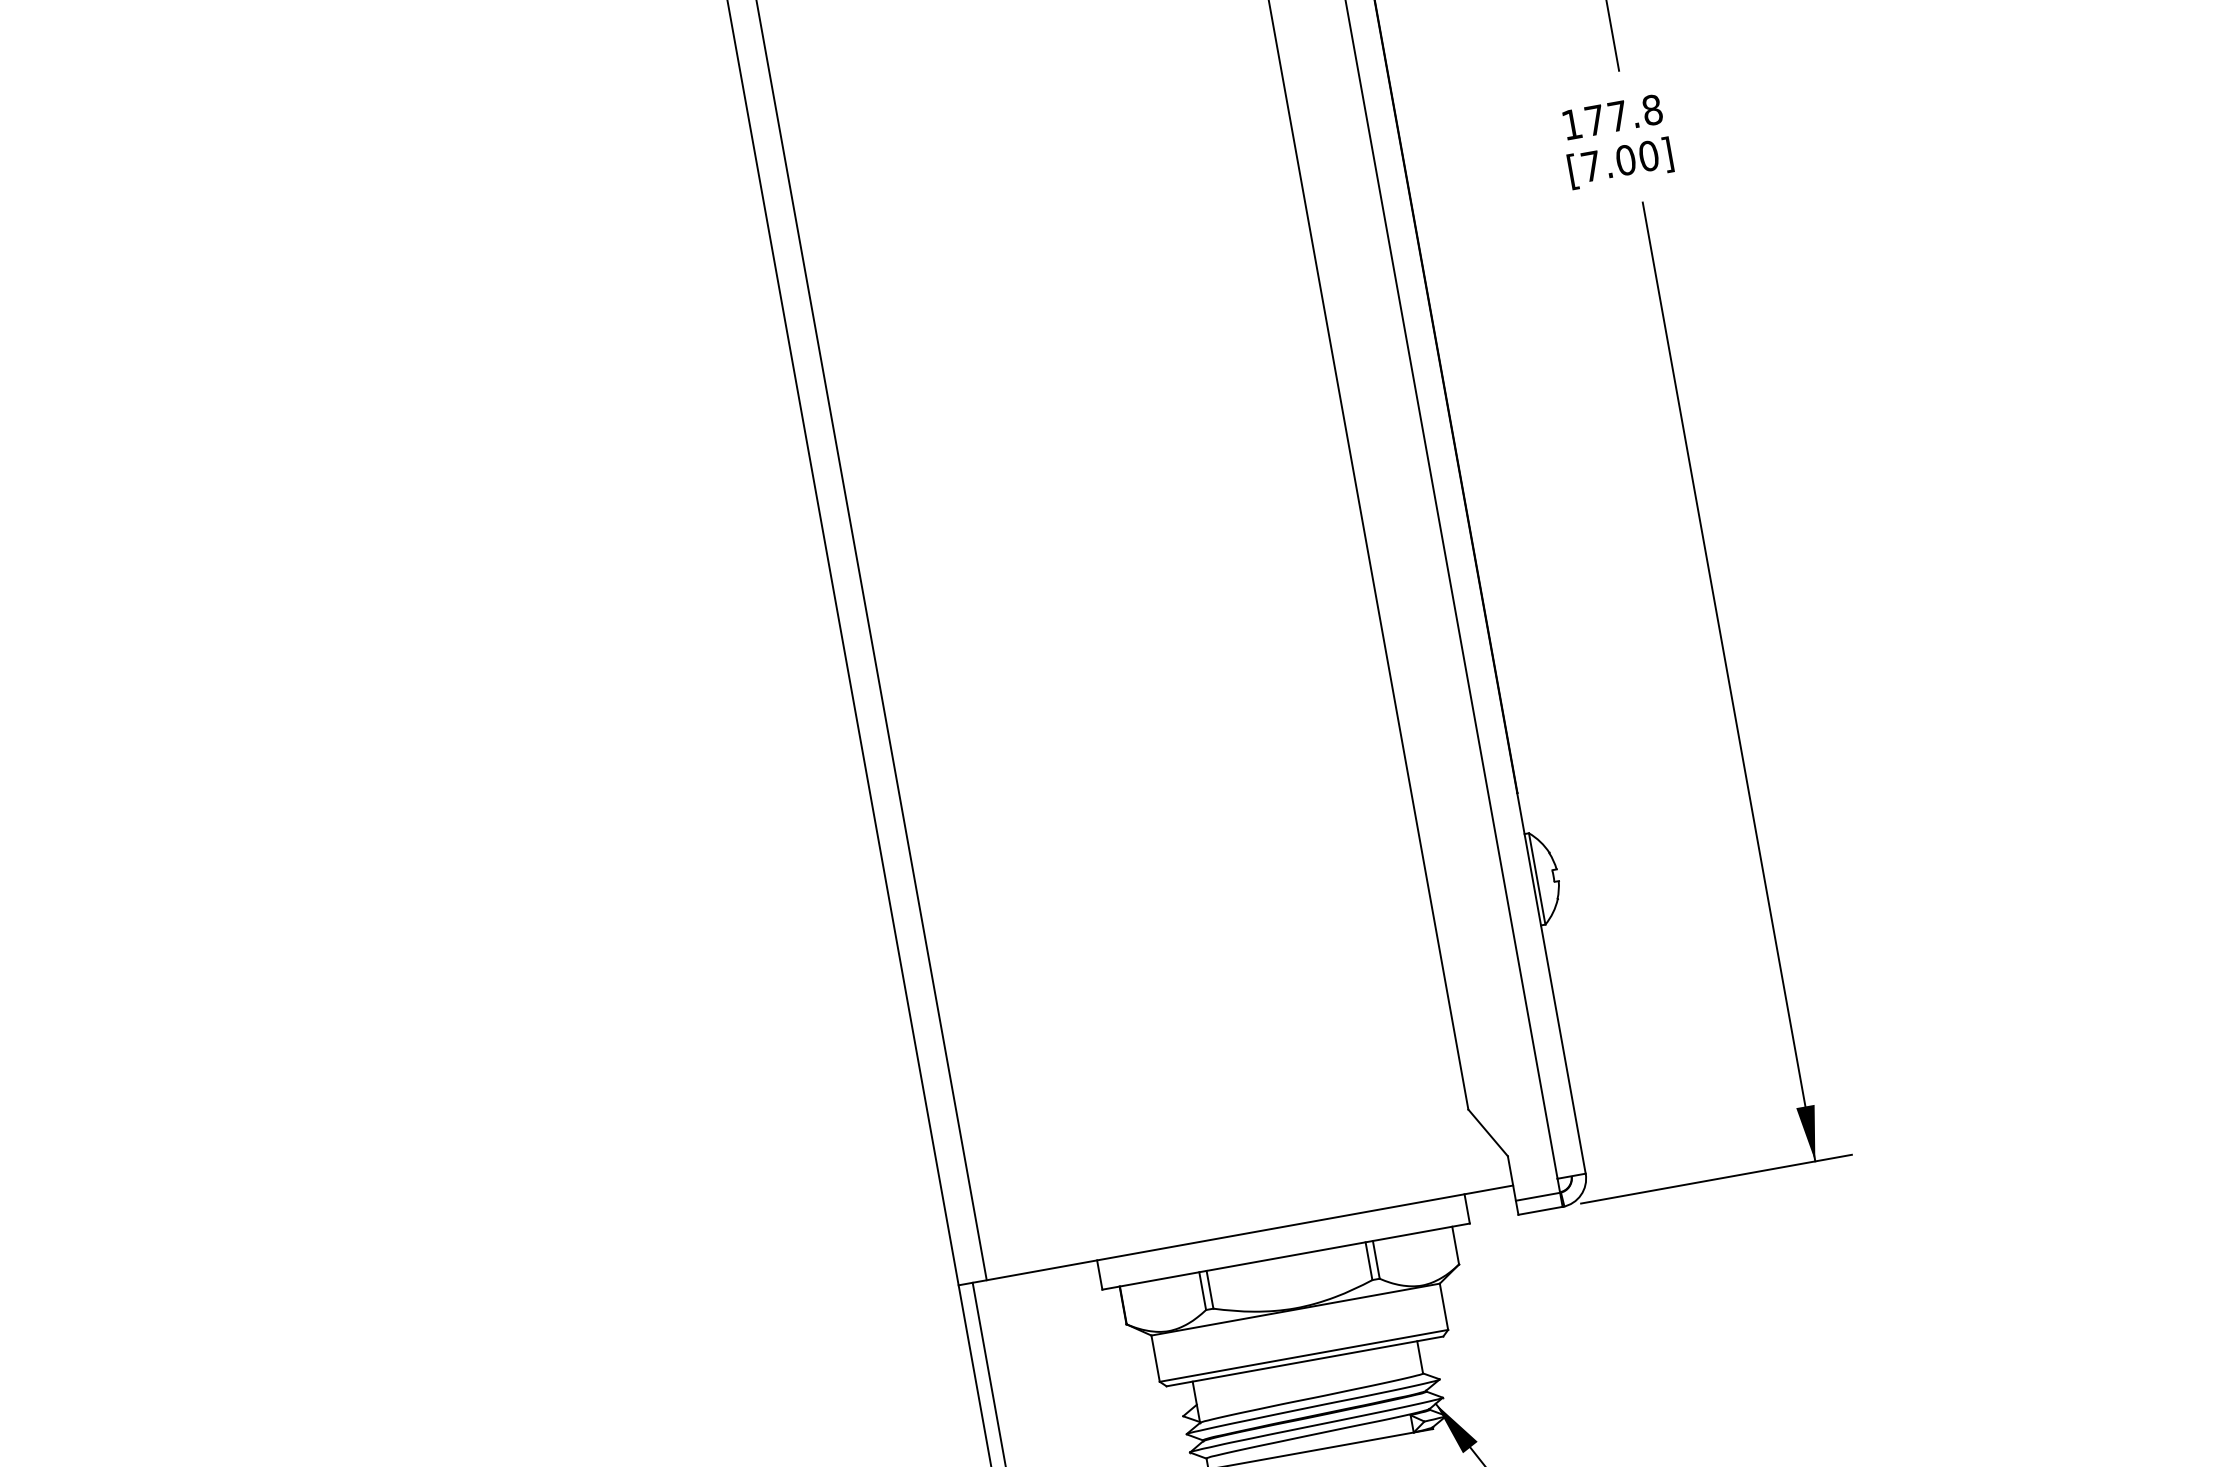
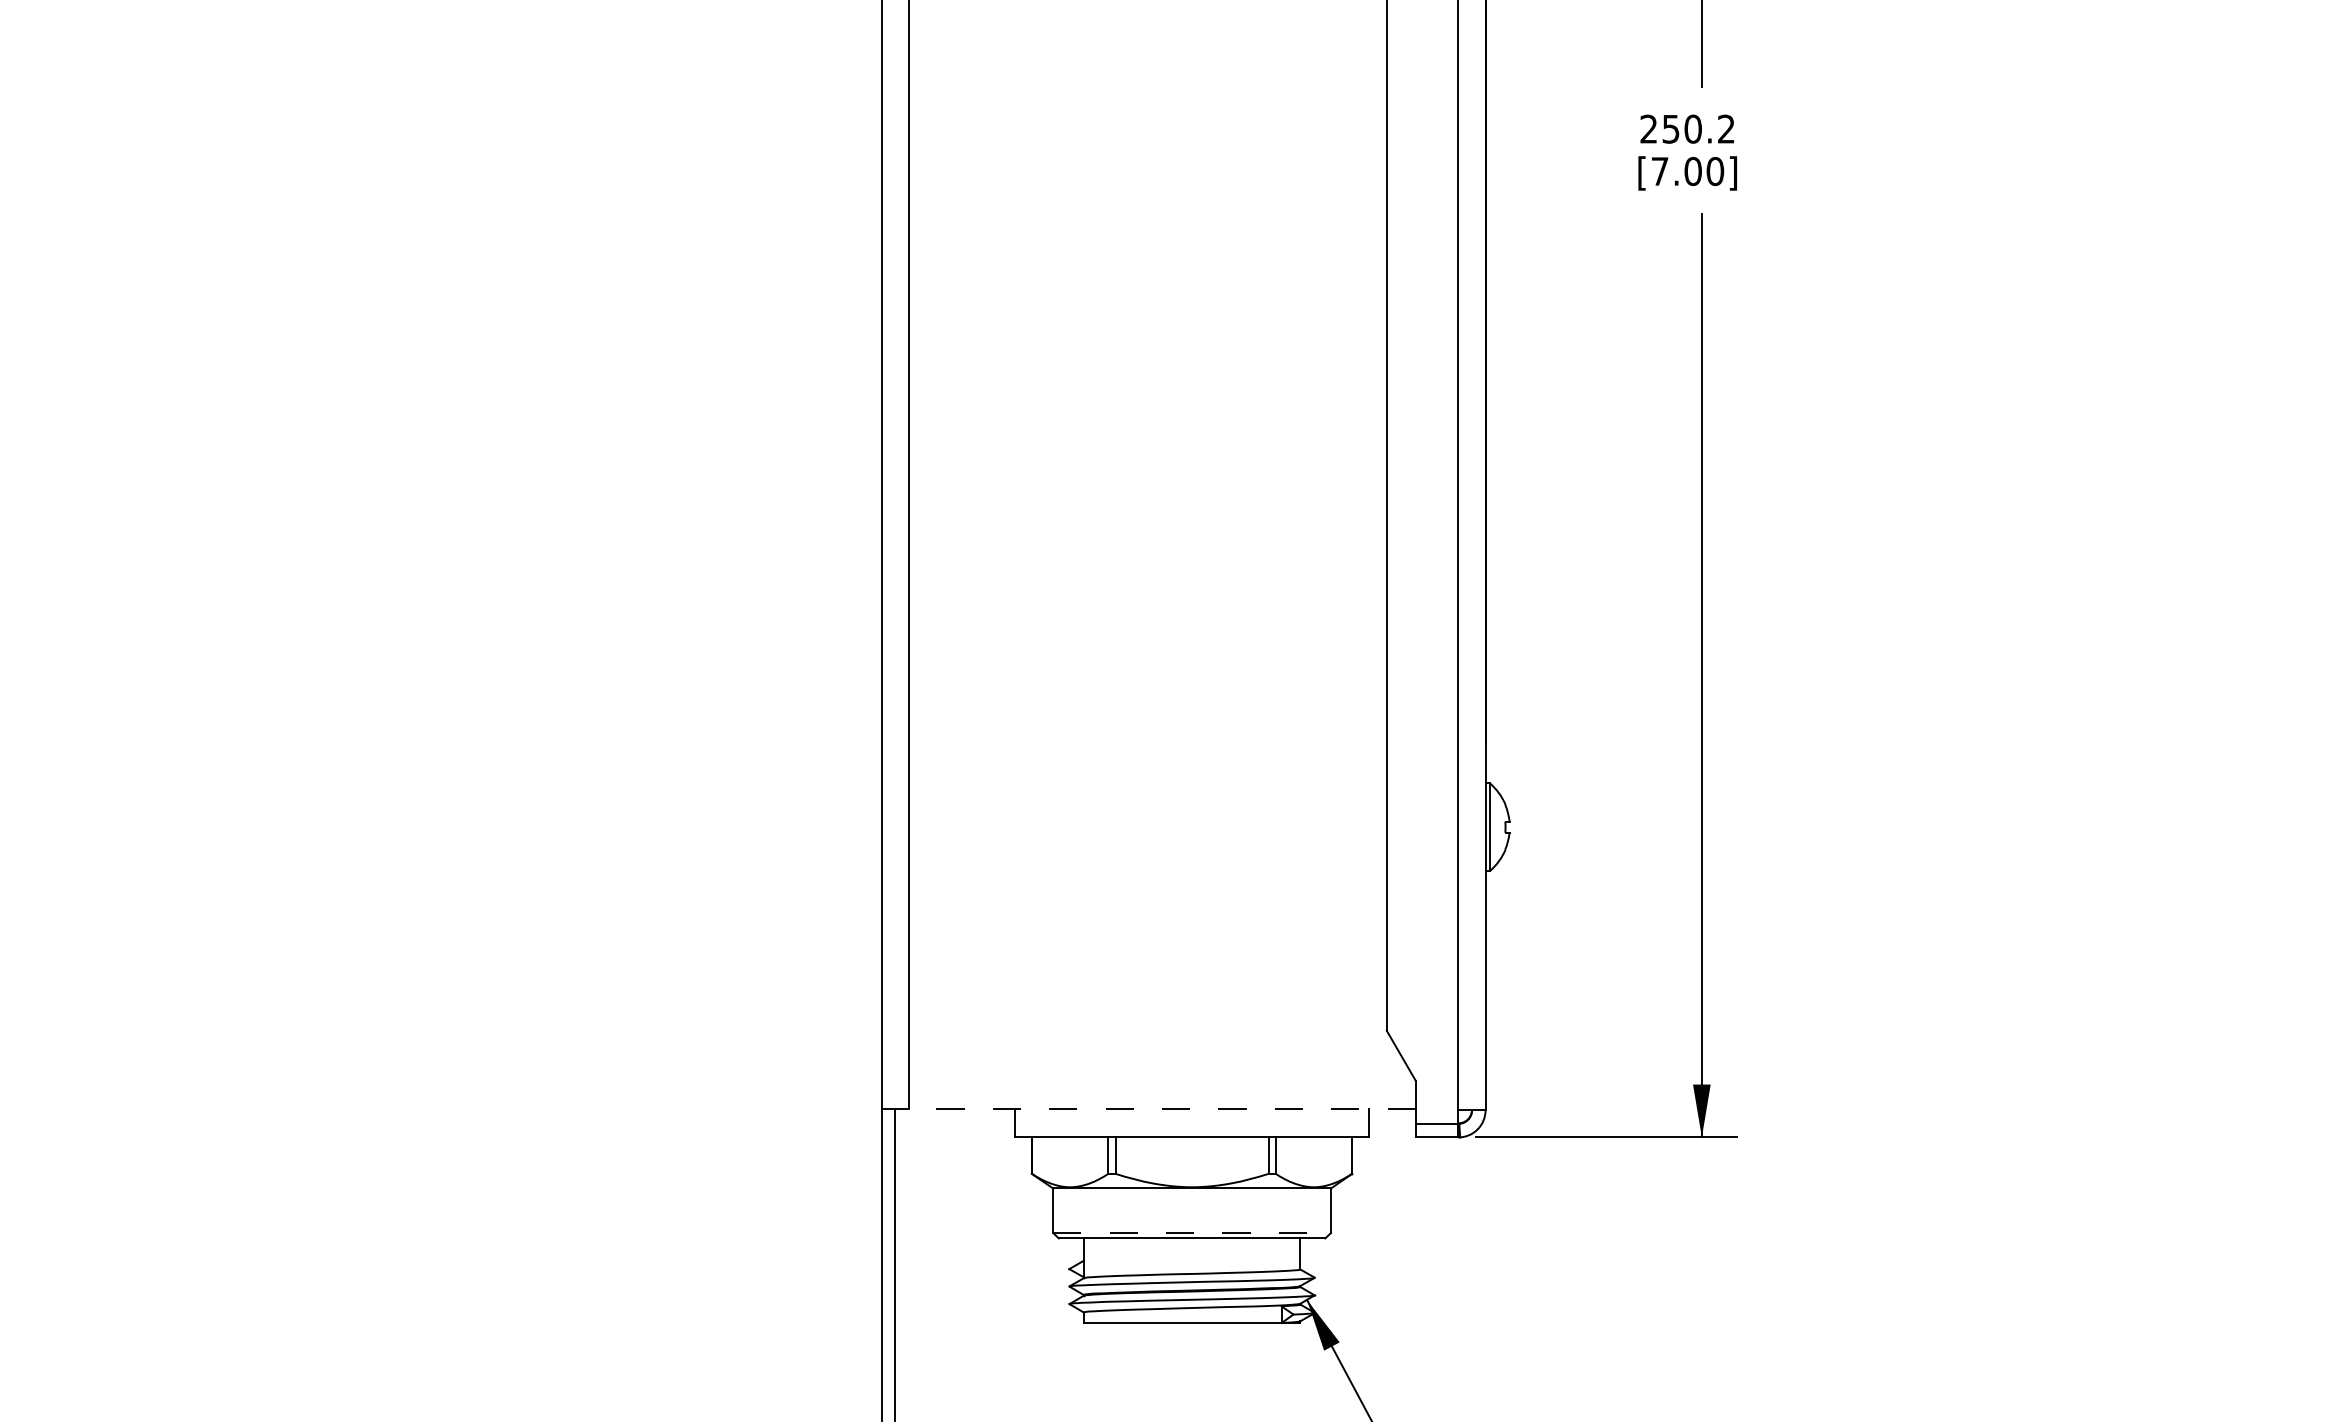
text: (1611, 116) -> (1687, 128), 177.8 -> 250.2
line: (1235, 1235) -> (1148, 1109), solid -> dashed
line: (1304, 1356) -> (1192, 1233), solid -> dashed

